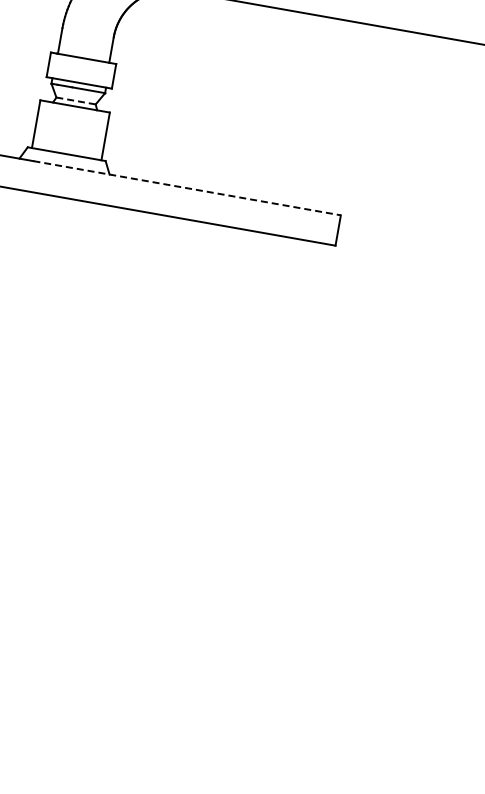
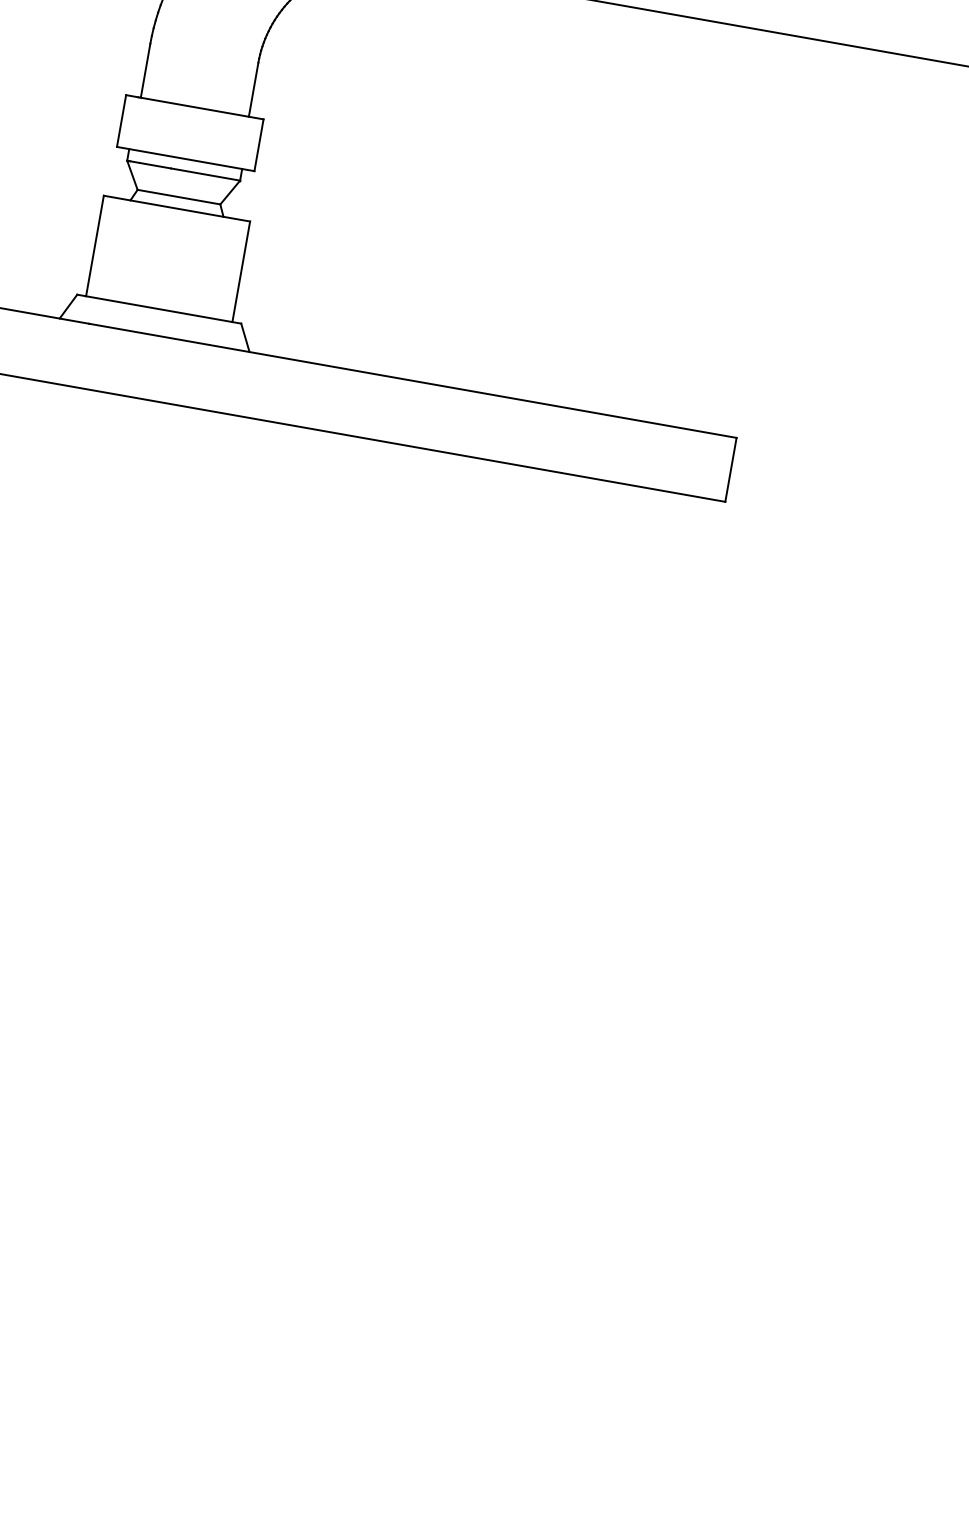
line: (76, 100) -> (179, 196), dashed -> solid
line: (187, 188) -> (413, 381), dashed -> solid

